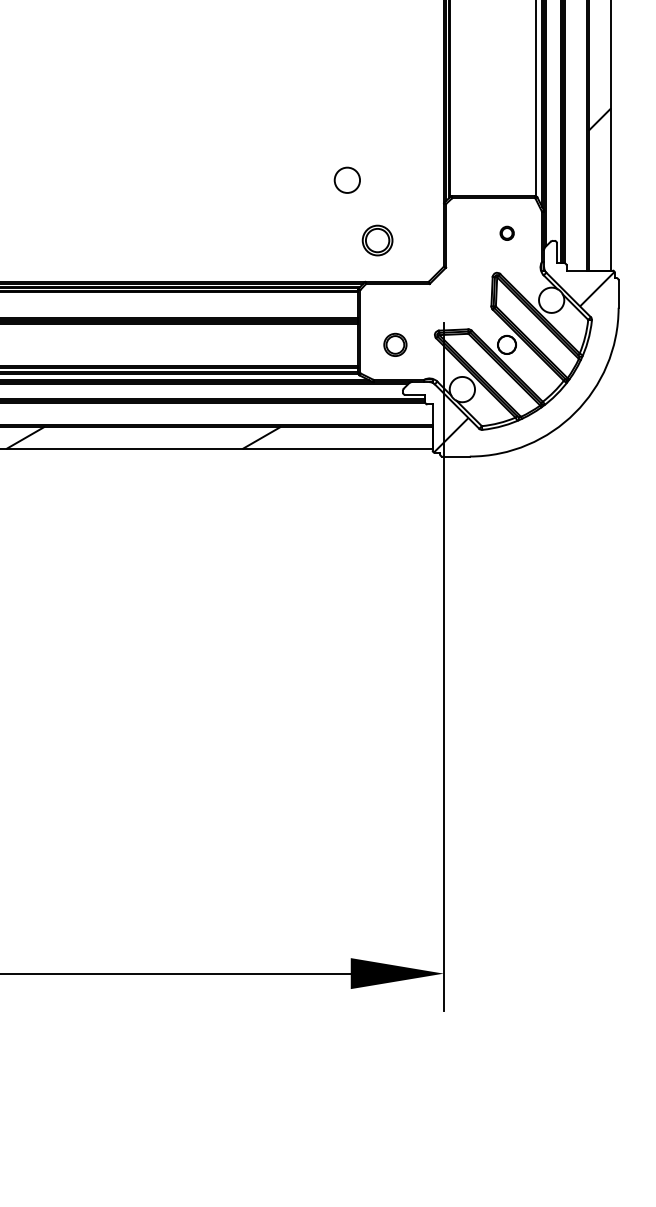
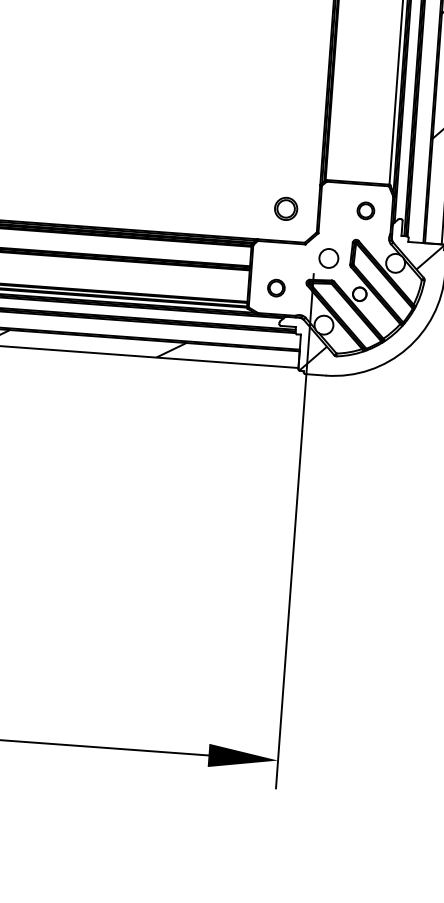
circle: (346, 179) -> (328, 257), moved
part: (507, 233) -> (366, 211), size x1.67
part: (377, 240) -> (286, 208), moved

